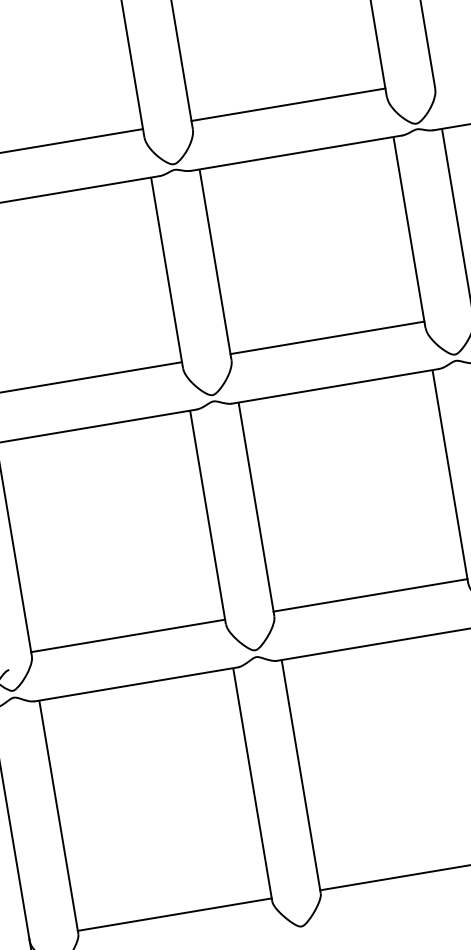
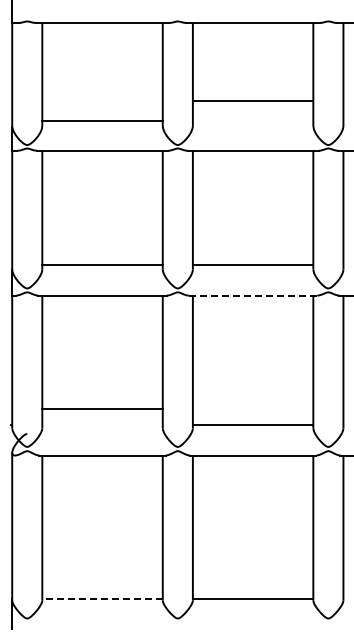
line: (287, 104) -> (252, 100), moved
line: (336, 386) -> (253, 295), solid -> dashed
line: (128, 636) -> (102, 409), moved
line: (174, 914) -> (102, 598), solid -> dashed

